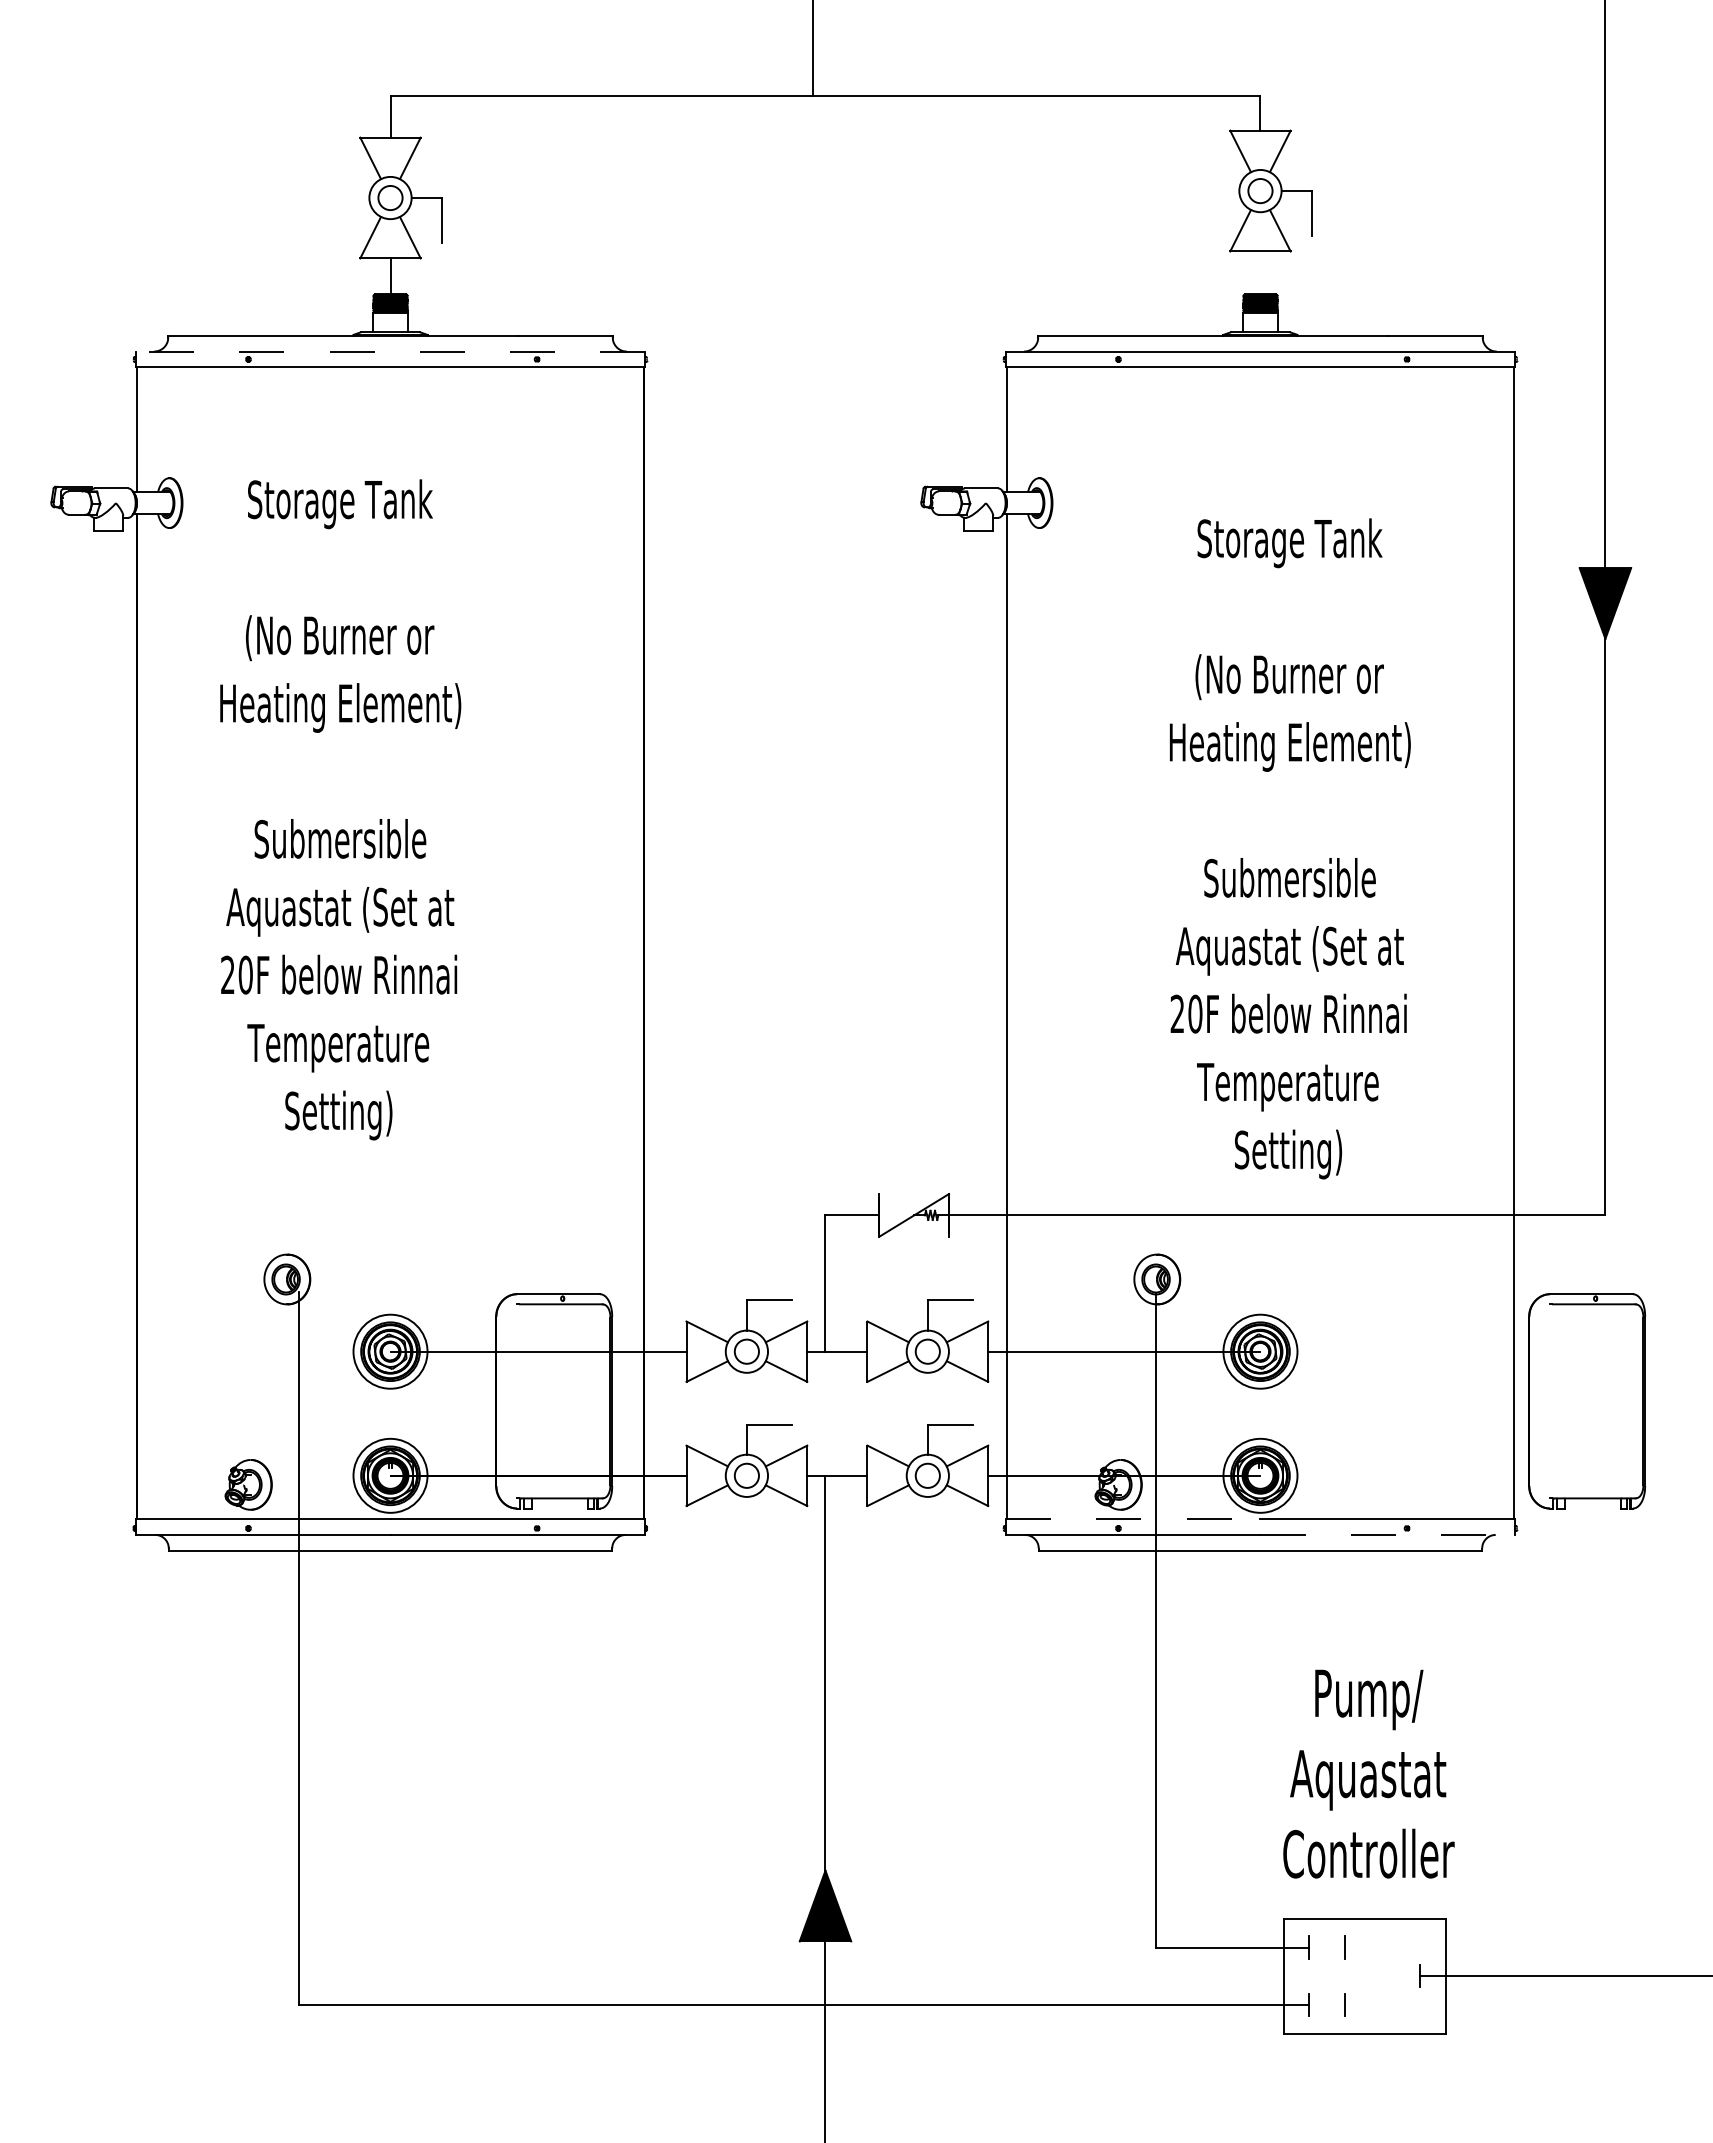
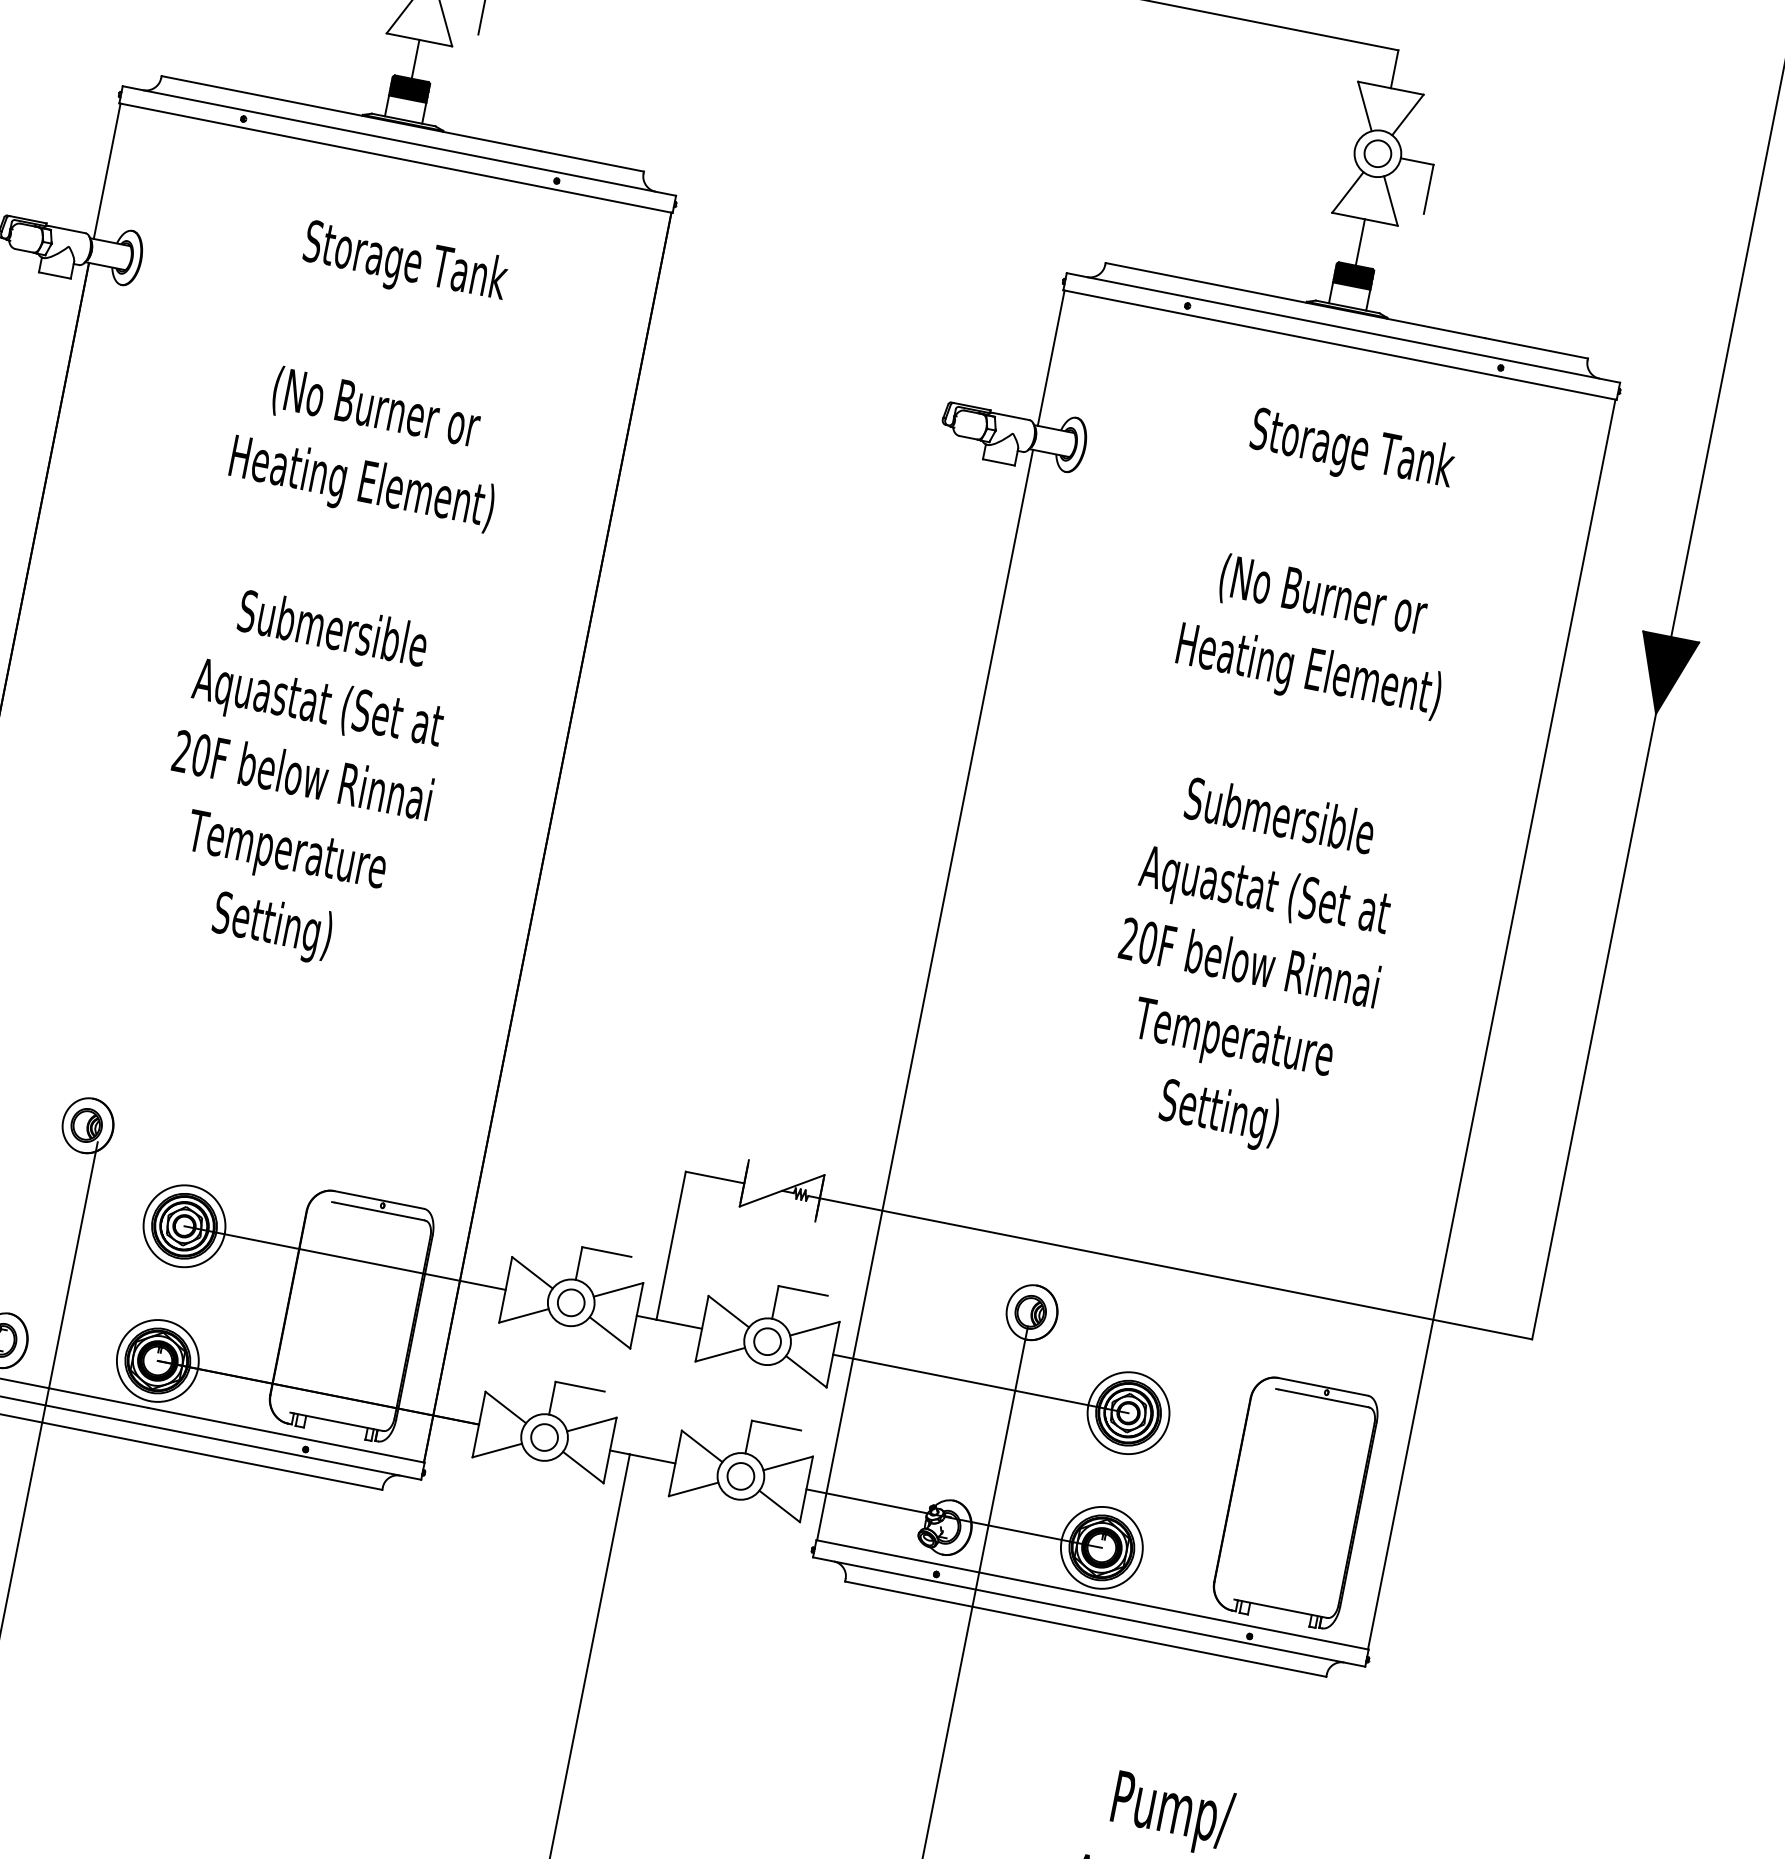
line: (1260, 272) -> (1360, 242), added
line: (390, 351) -> (399, 140), dashed -> solid
text: (340, 809) -> (339, 595), moved
text: (1290, 848) -> (1287, 783), moved
part: (1587, 1401) -> (1295, 1502), moved
line: (1133, 1519) -> (954, 1567), dashed -> solid
line: (1388, 1534) -> (1228, 1639), dashed -> solid

